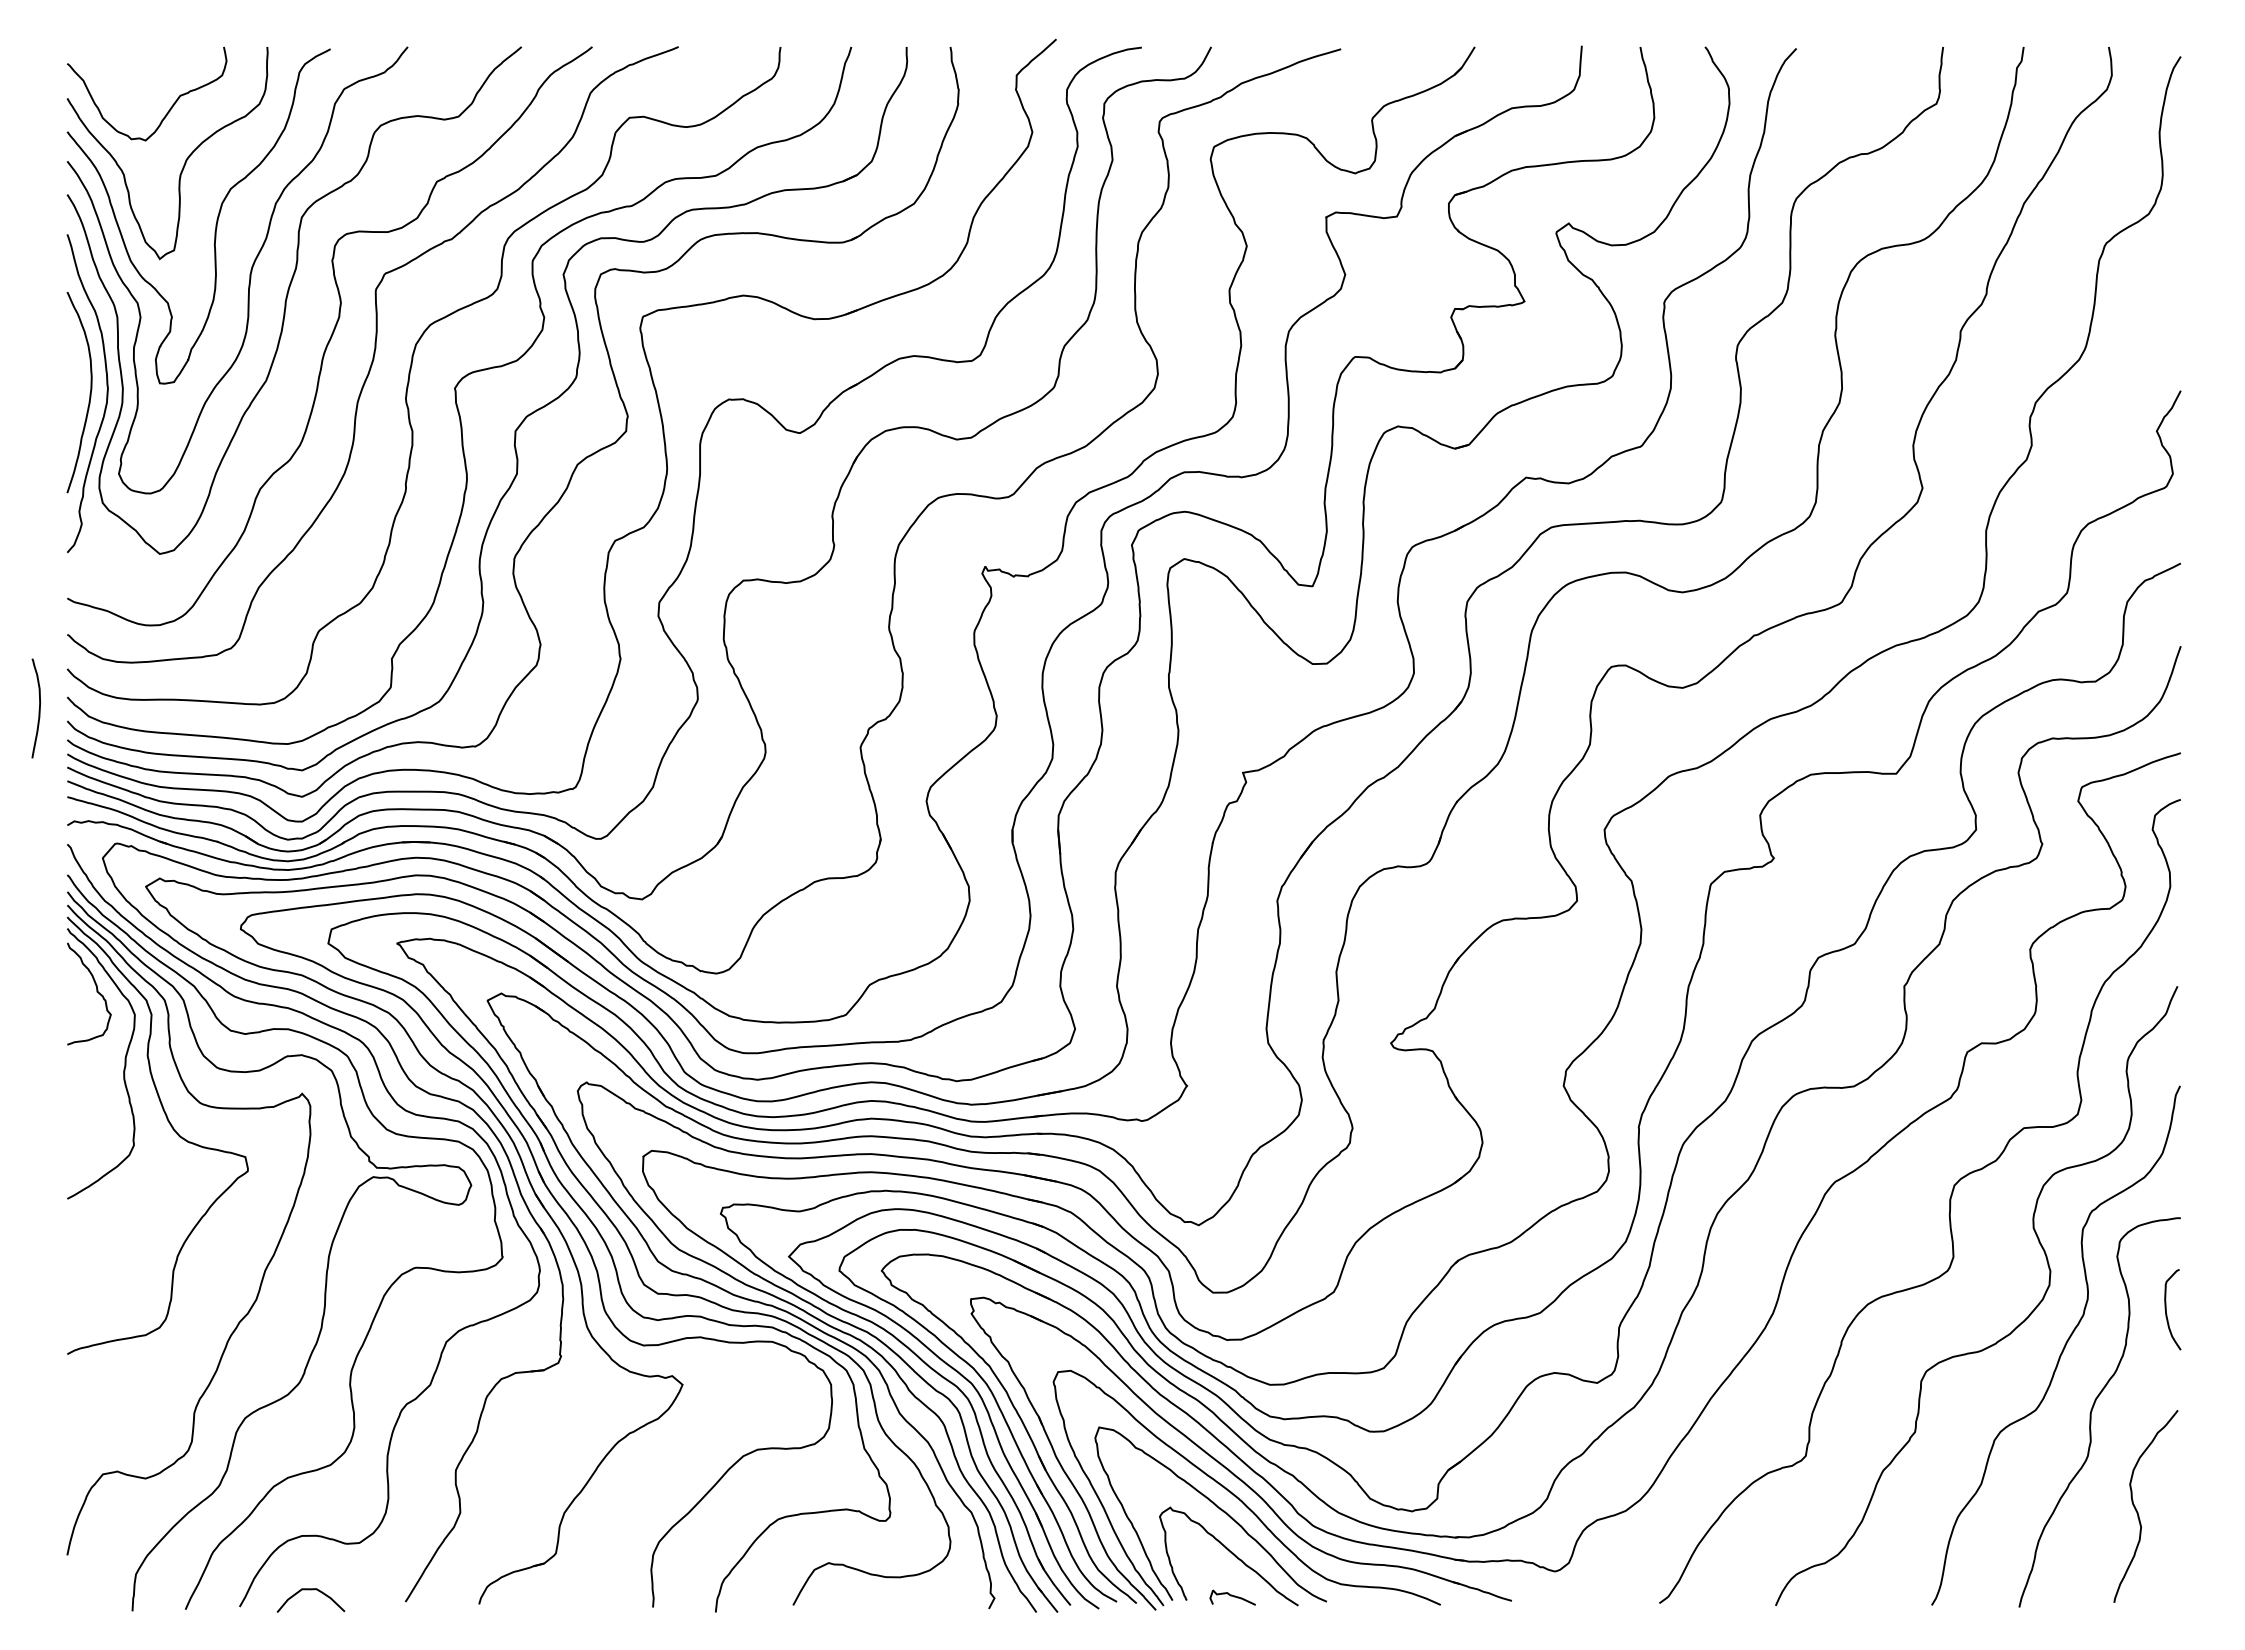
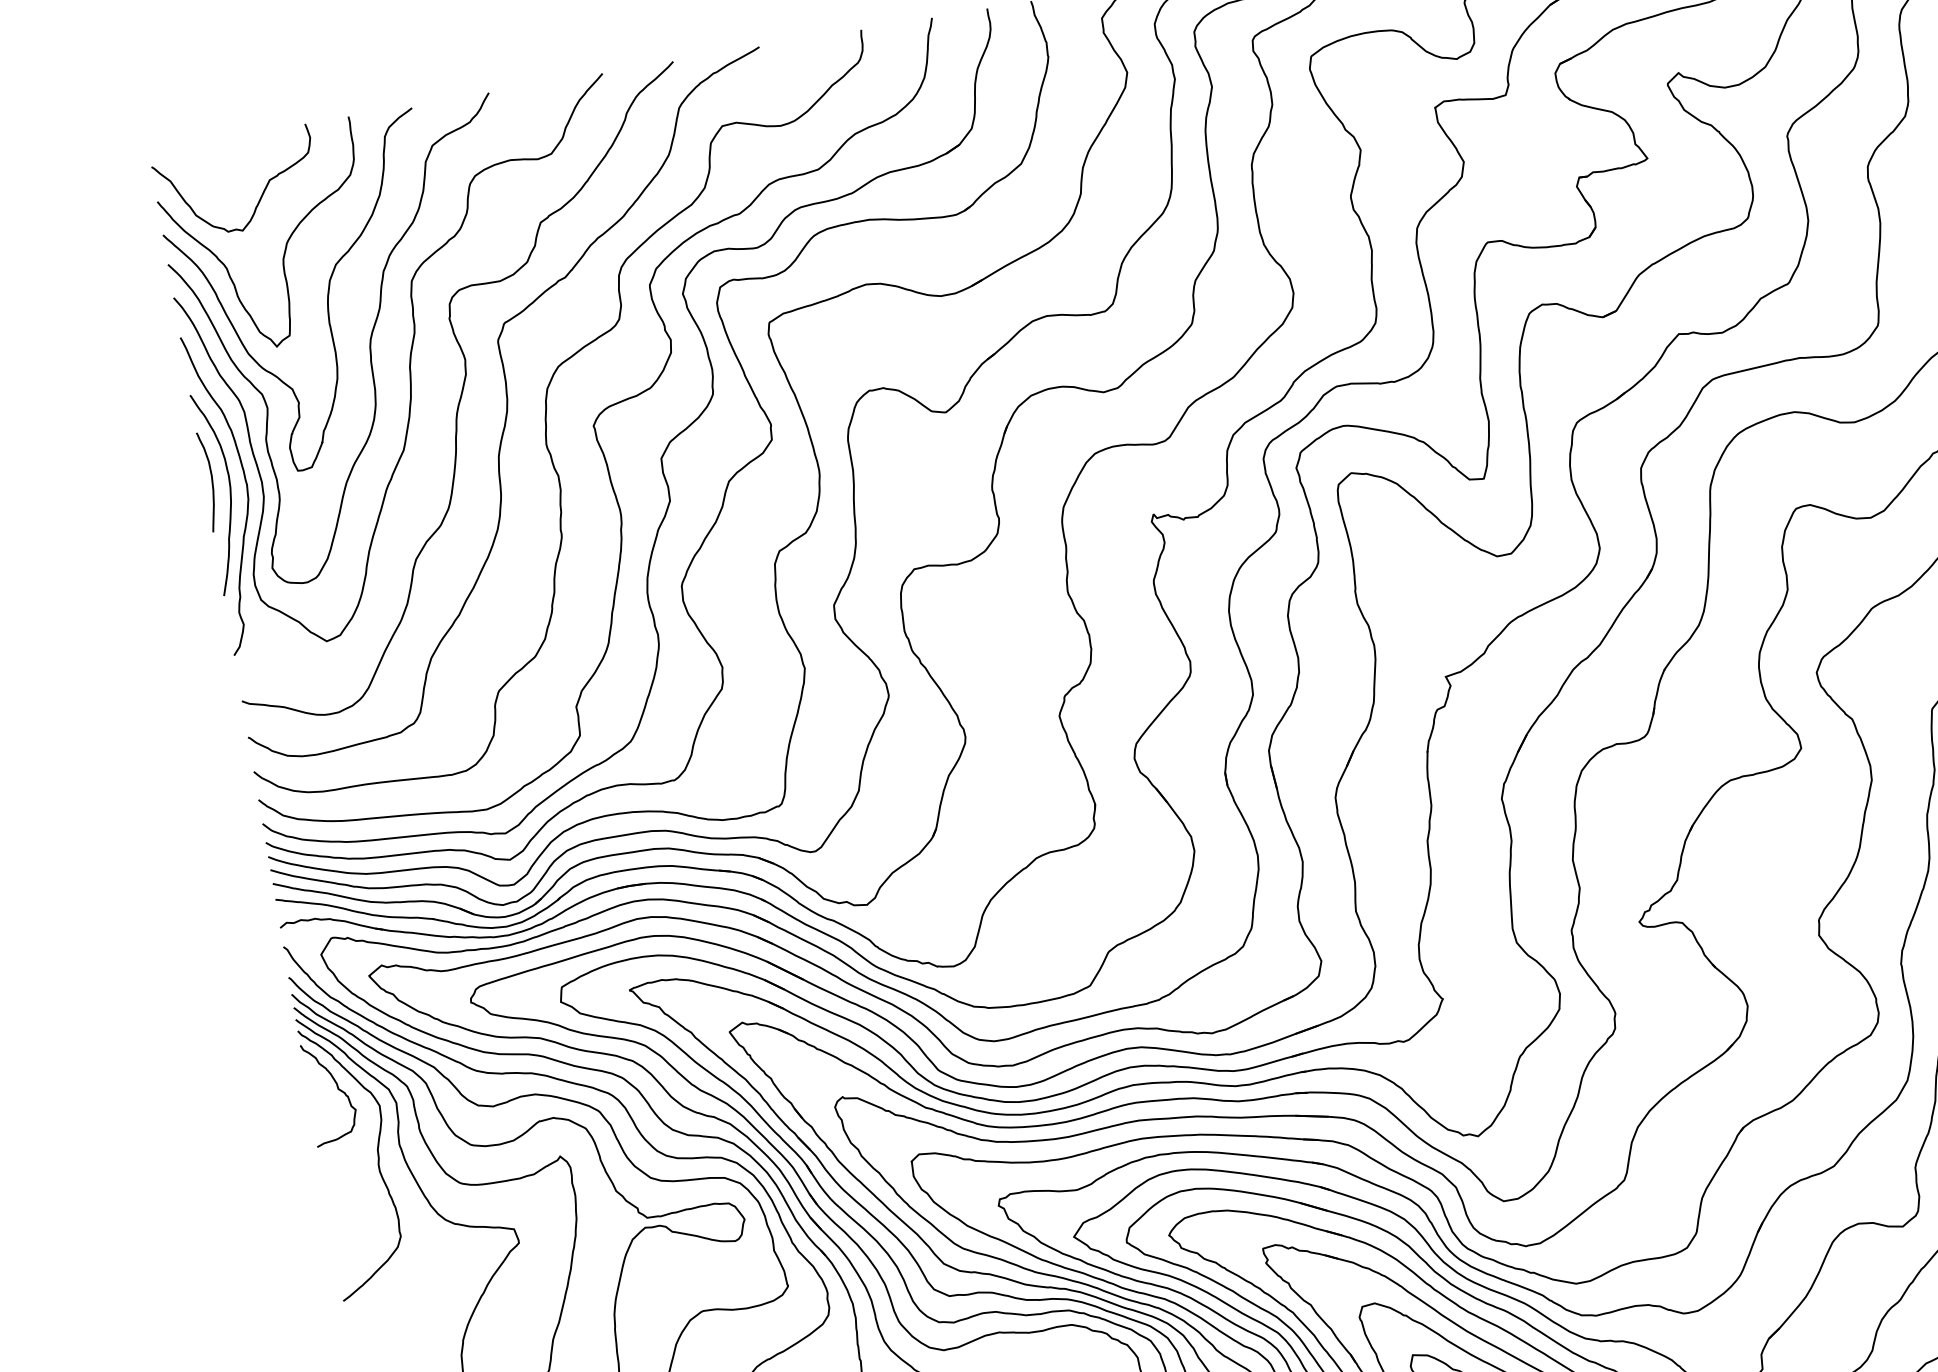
curve: (38, 709) -> (211, 482), moved

